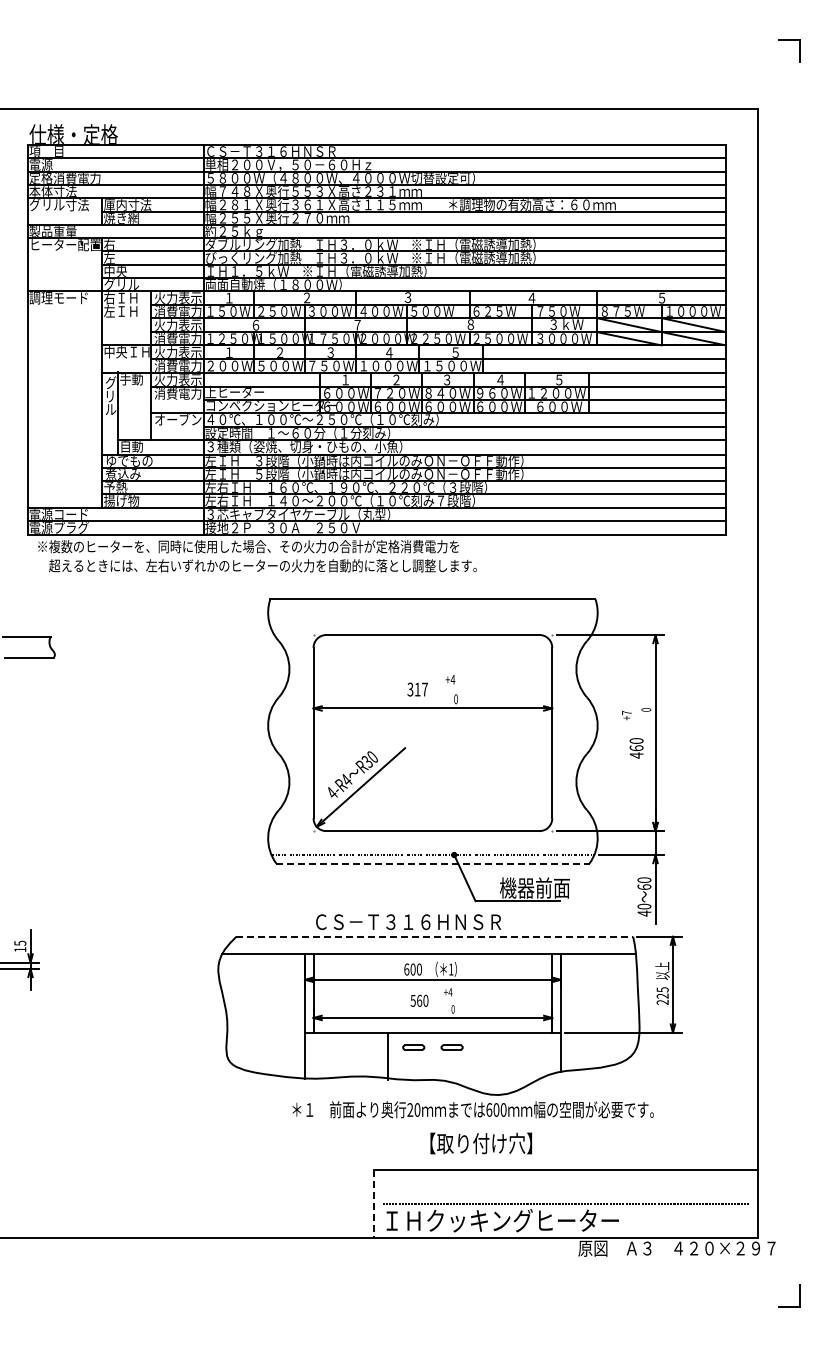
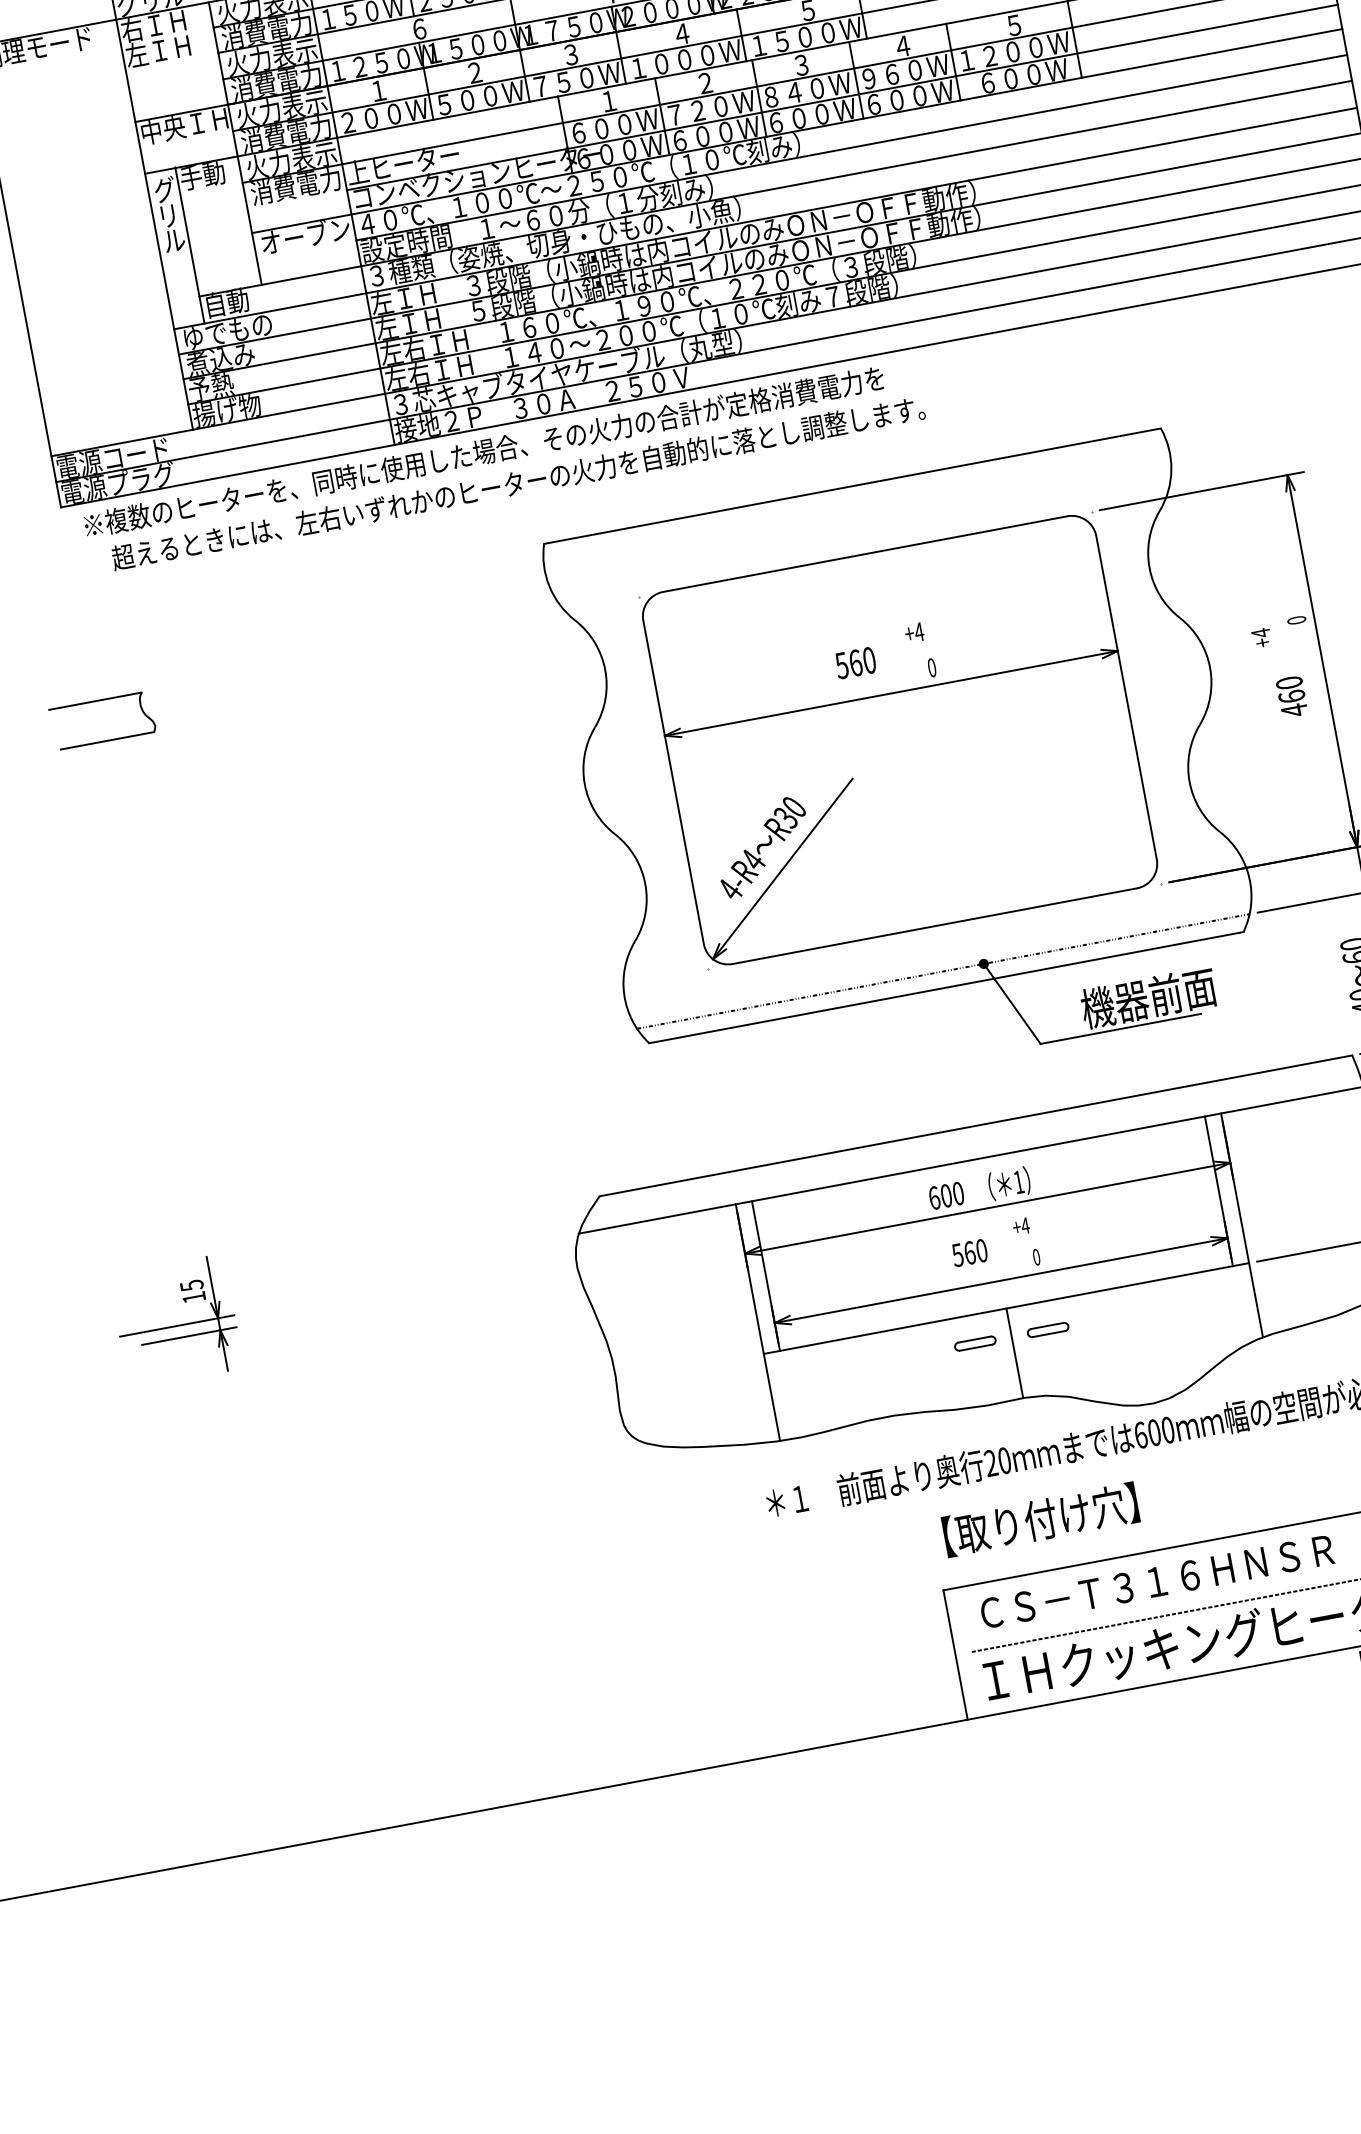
text: (417, 689) -> (855, 662), 317 -> 560
text: (626, 712) -> (1260, 632), +7 -> +4
line: (432, 863) -> (945, 987), dashed -> solid
text: (408, 922) -> (1157, 1582), moved
line: (435, 936) -> (977, 1125), dashed -> solid
line: (387, 1055) -> (1013, 1352), moved
text: (481, 1143) -> (1041, 1519), moved
line: (373, 1204) -> (954, 1655), dashed -> solid

